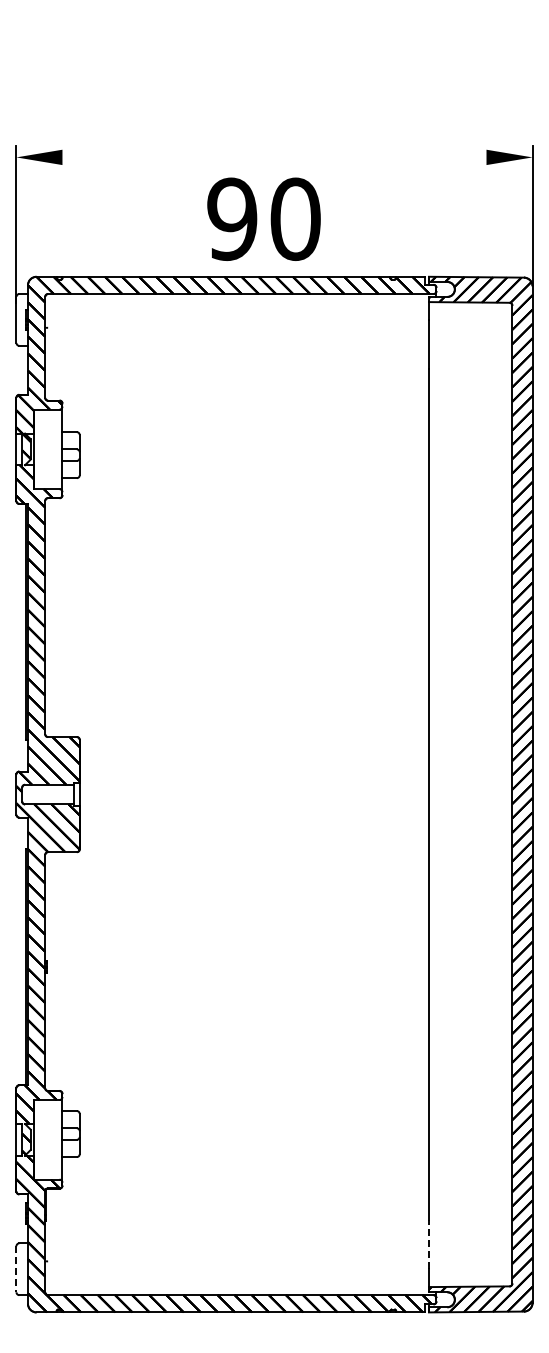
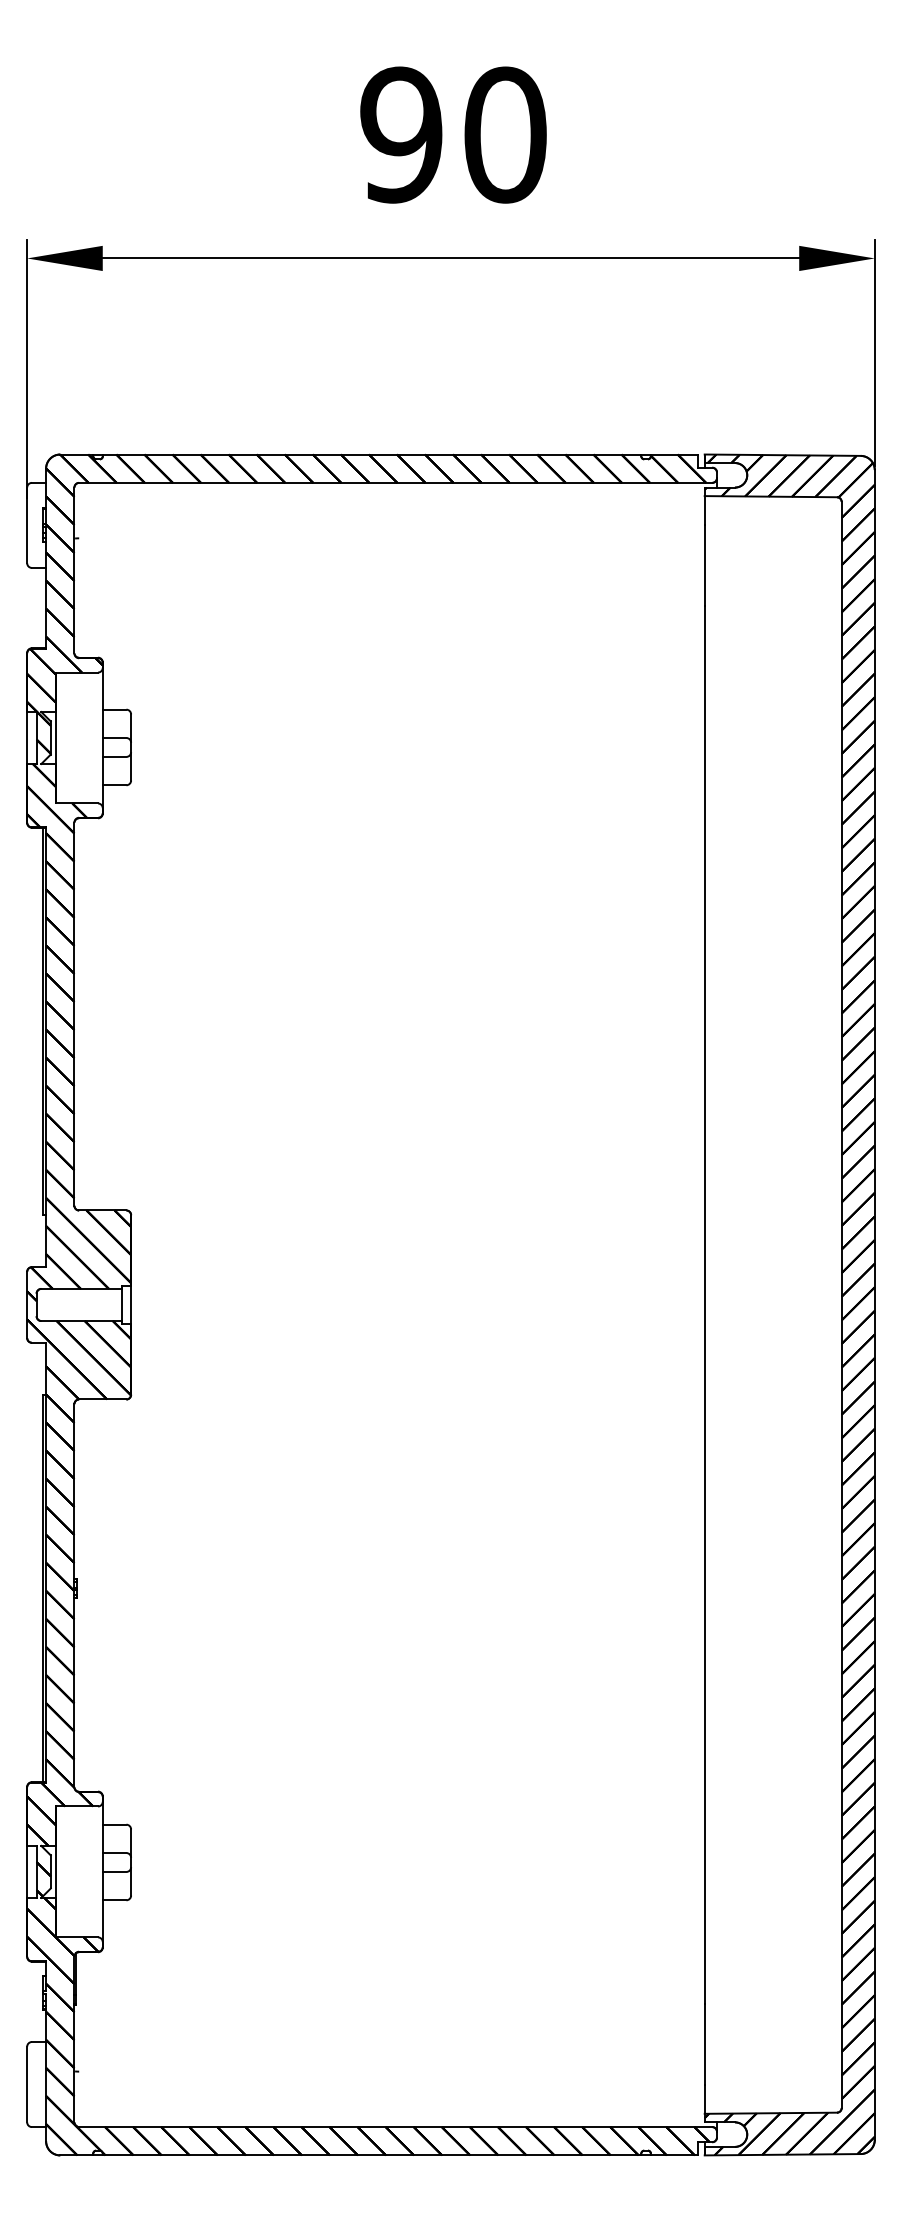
line: (274, 157) -> (451, 258), added
text: (263, 218) -> (452, 133), moved
line: (428, 1244) -> (703, 2043), dashed -> solid
line: (16, 1269) -> (27, 2084), dashed -> solid

